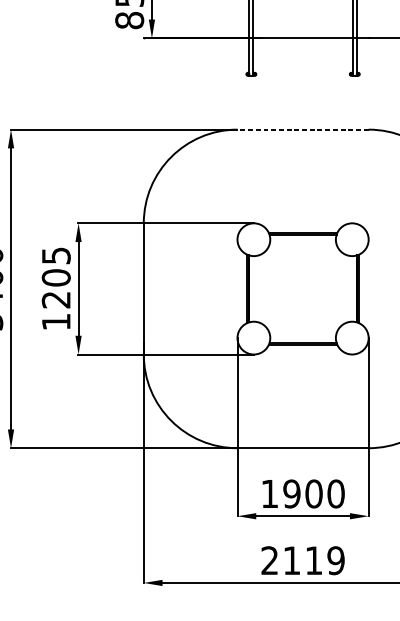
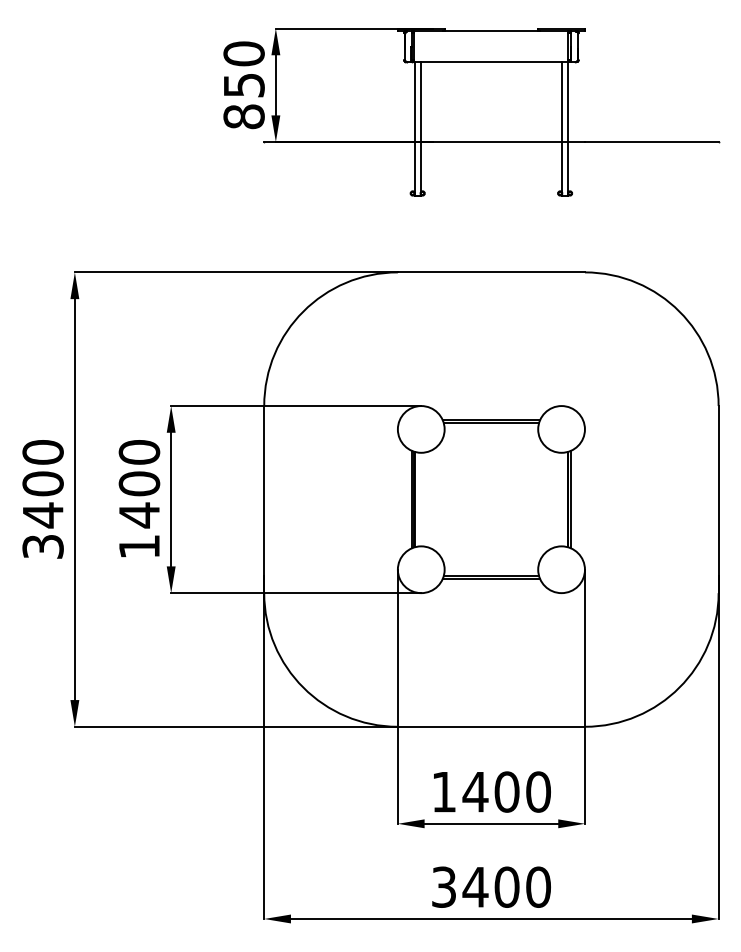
line: (303, 129) -> (491, 272), dashed -> solid
text: (56, 278) -> (139, 484), 1205 -> 1400
text: (291, 493) -> (475, 791), 1900 -> 1400
text: (303, 560) -> (491, 886), 2119 -> 3400

